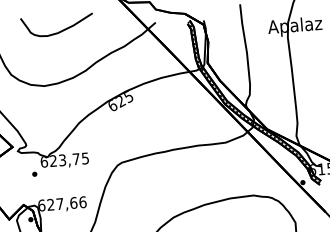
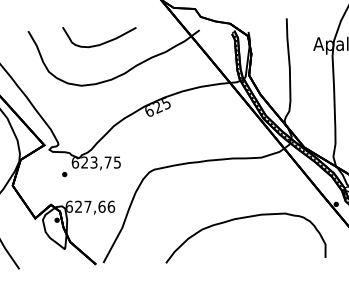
curve: (58, 31) -> (100, 43), moved

